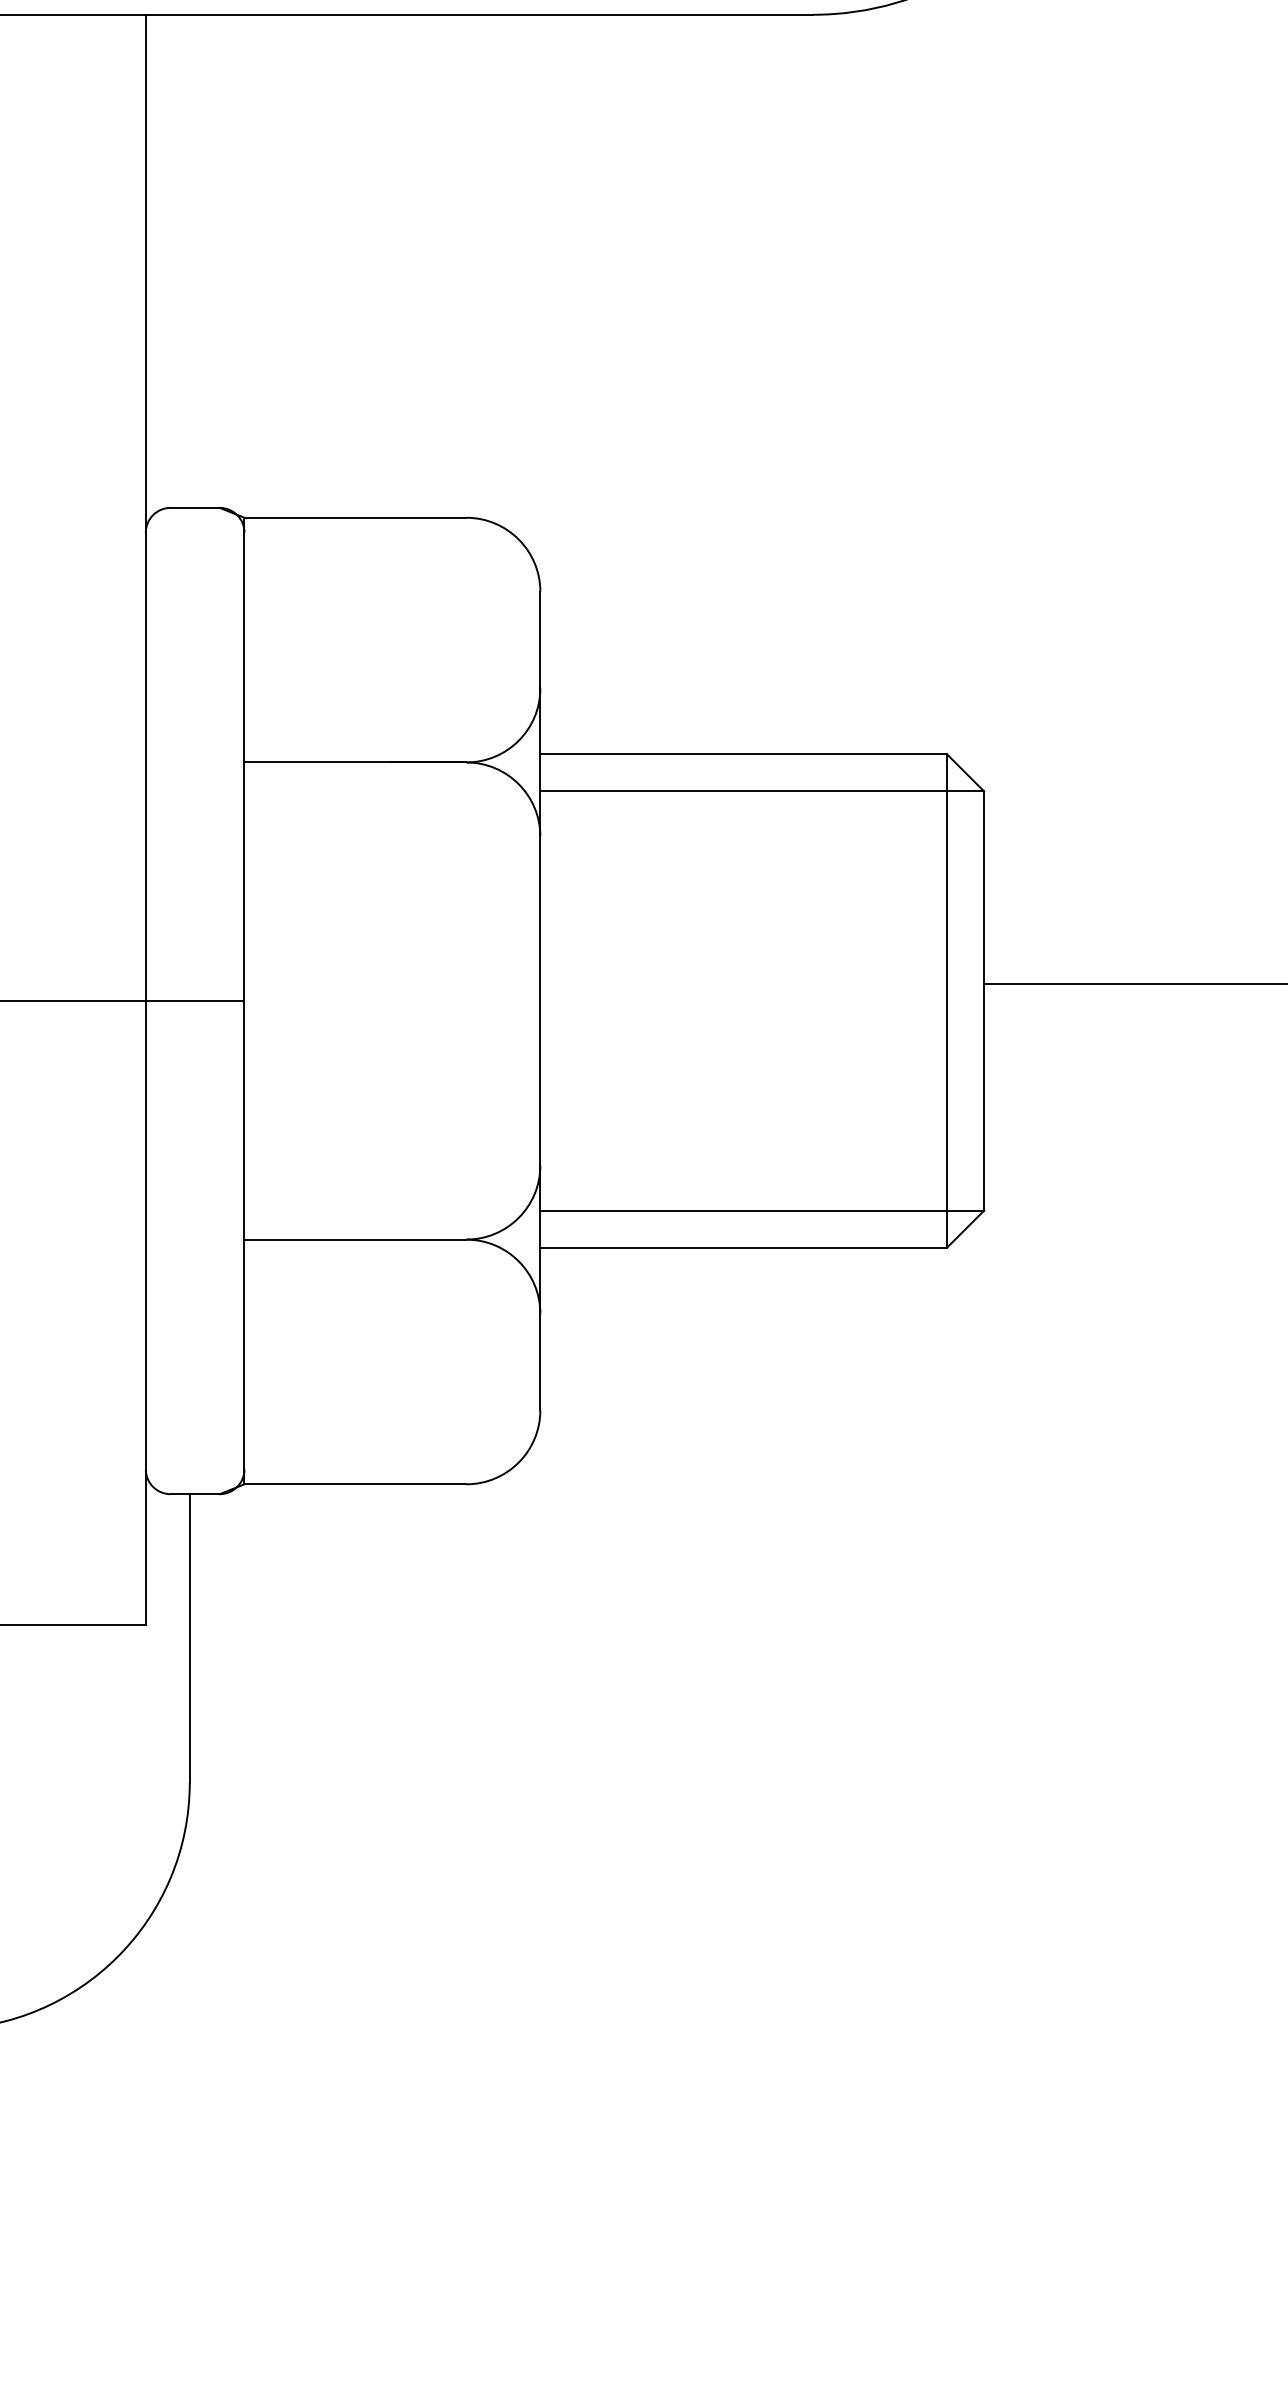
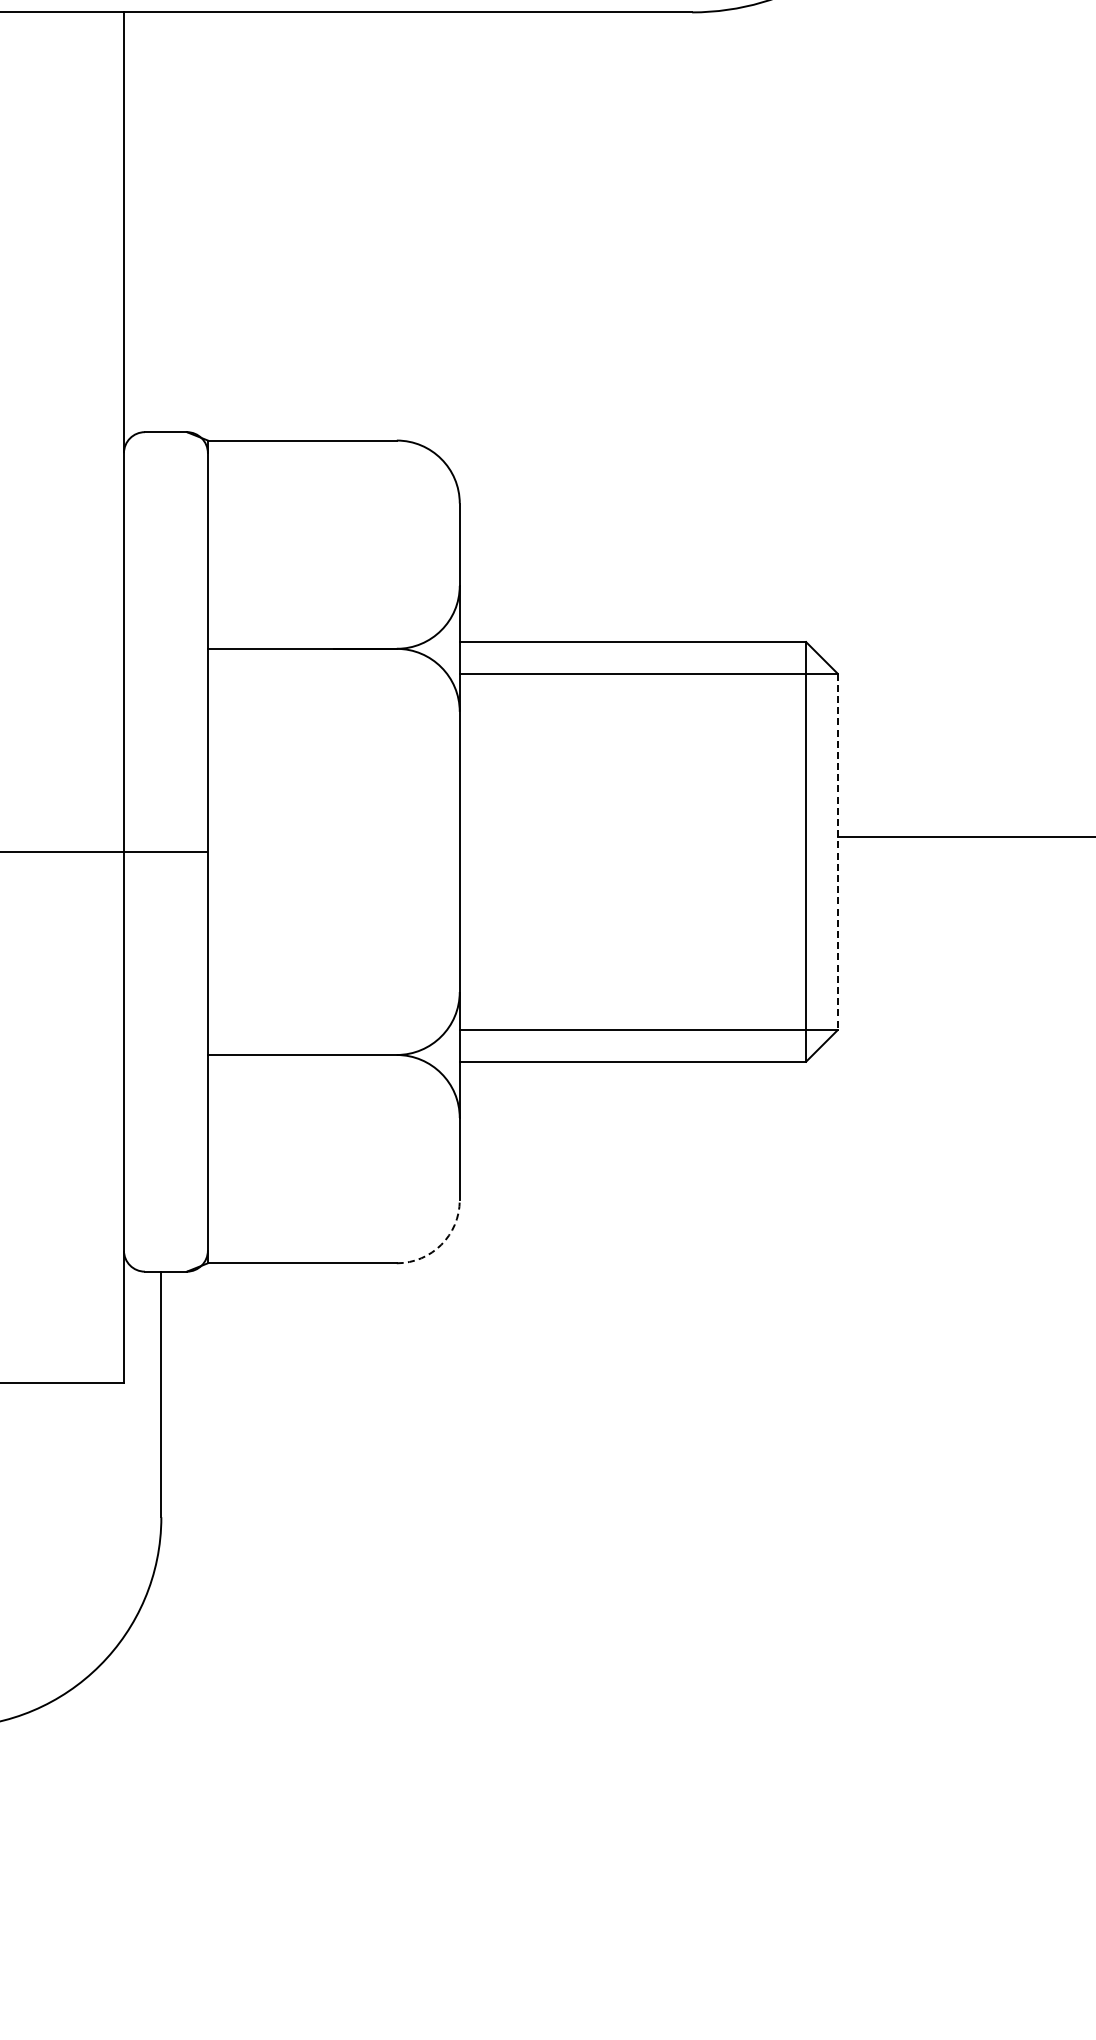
line: (984, 1001) -> (837, 852), solid -> dashed
arc: (518, 1462) -> (441, 1244), solid -> dashed

